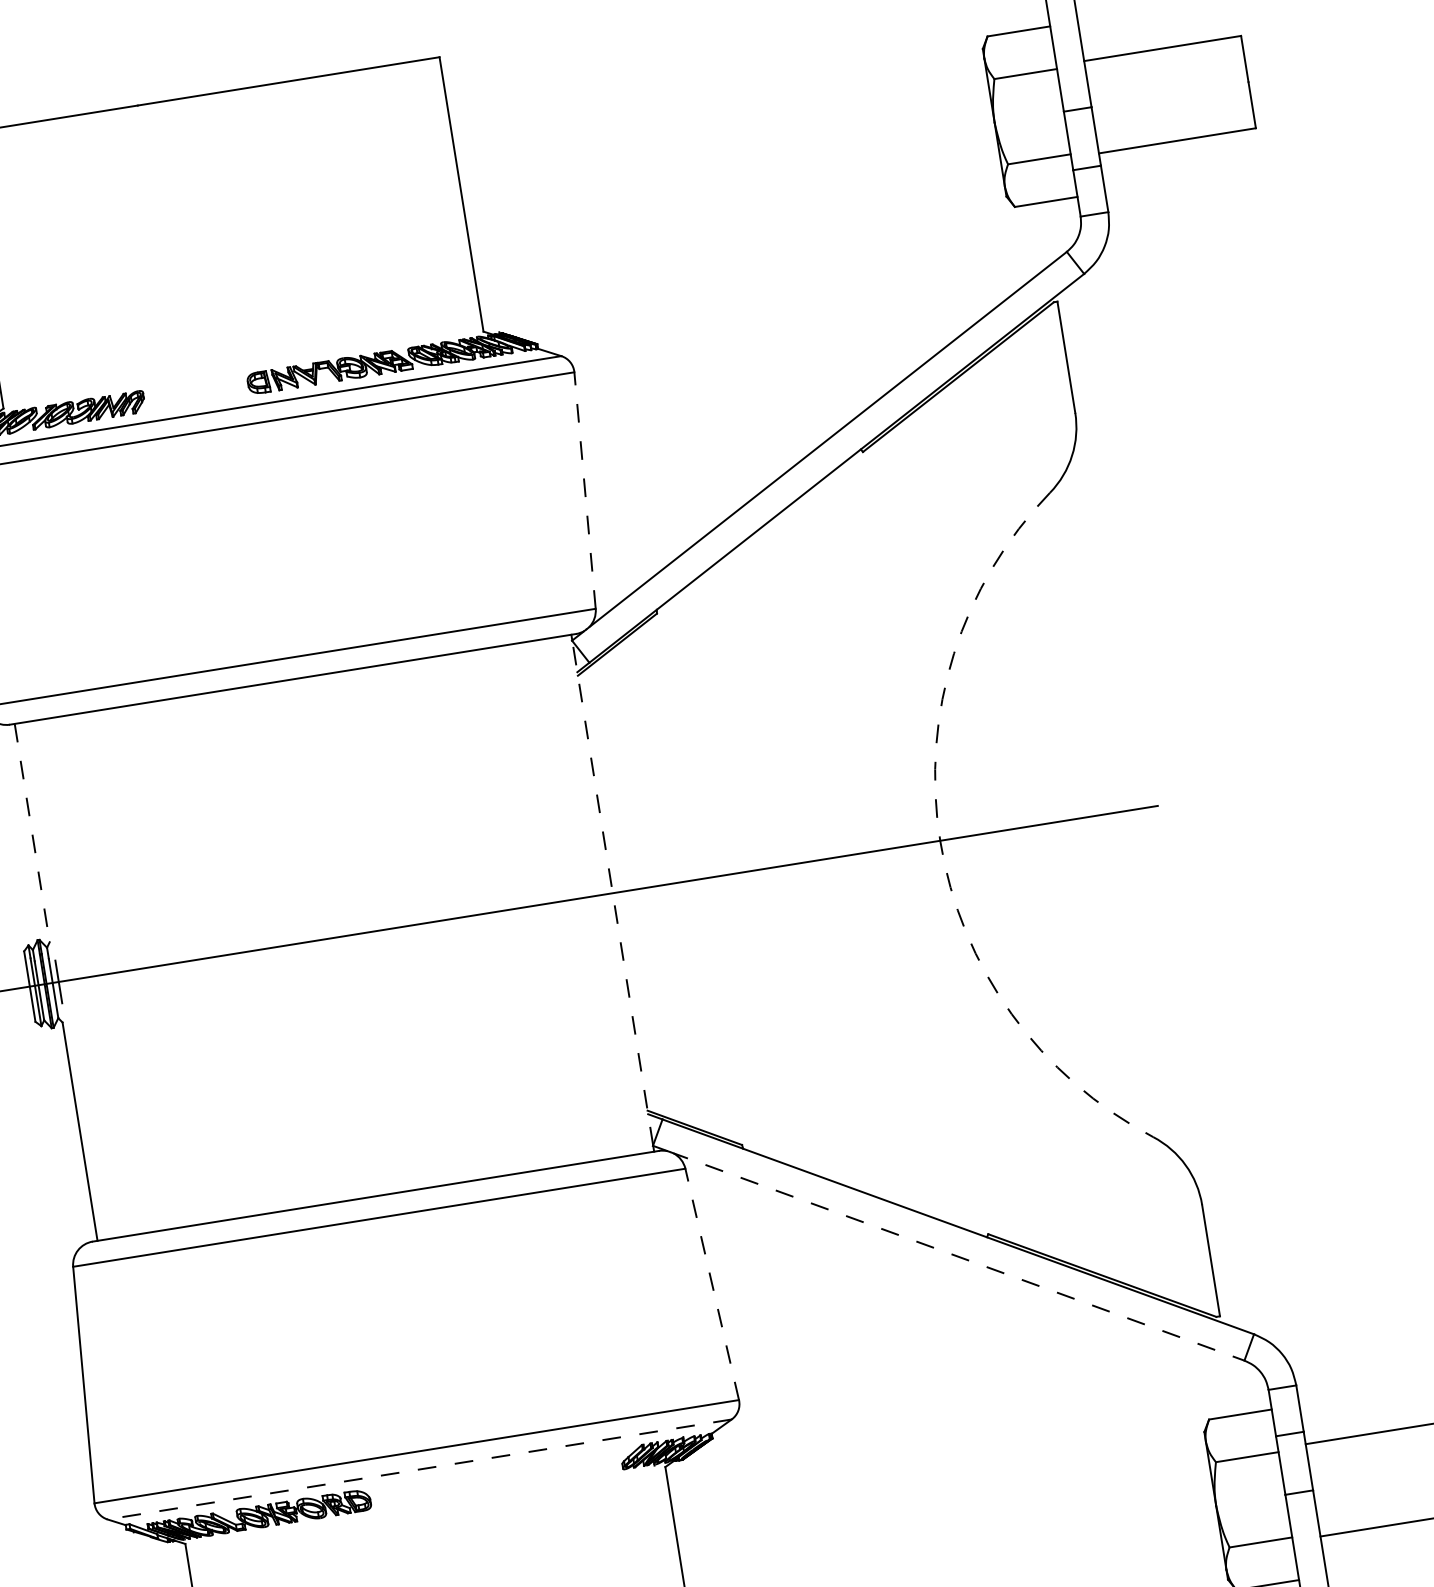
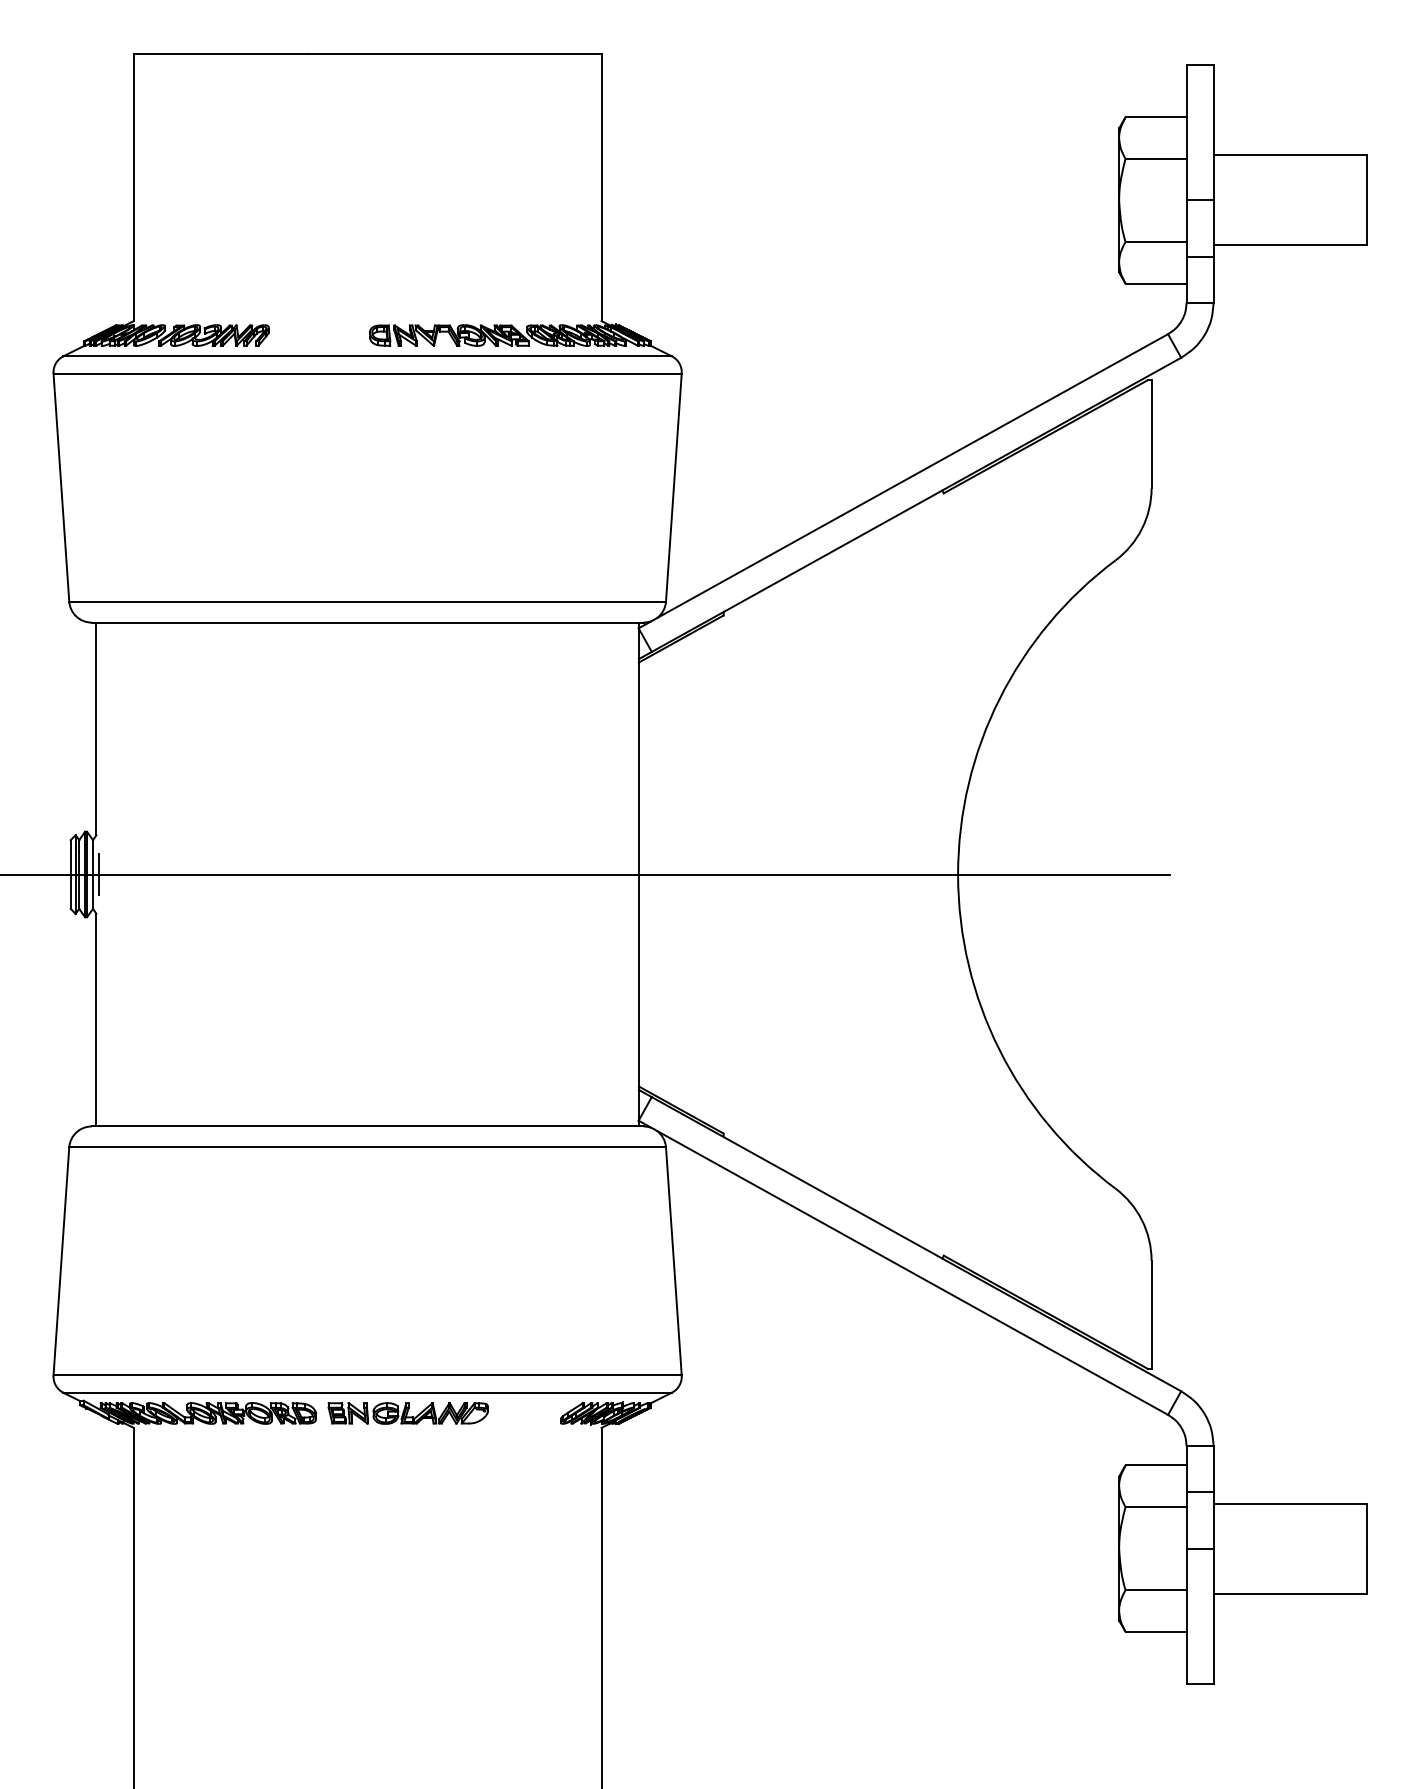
line: (584, 490) -> (673, 487), dashed -> solid
line: (32, 833) -> (96, 729), dashed -> solid
arc: (940, 840) -> (958, 874), dashed -> solid
line: (612, 893) -> (638, 874), dashed -> solid
line: (957, 1256) -> (911, 1272), dashed -> solid
line: (711, 1283) -> (673, 1260), dashed -> solid
line: (419, 1469) -> (367, 1392), dashed -> solid
part: (463, 1484) -> (407, 1413), added

